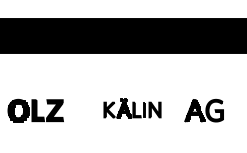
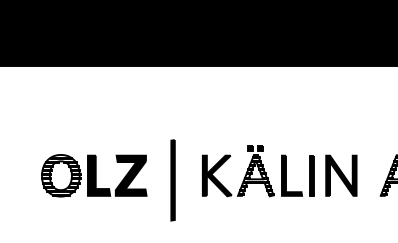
part: (132, 108) -> (279, 171), size x1.43
line: (76, 112) -> (172, 179), added

